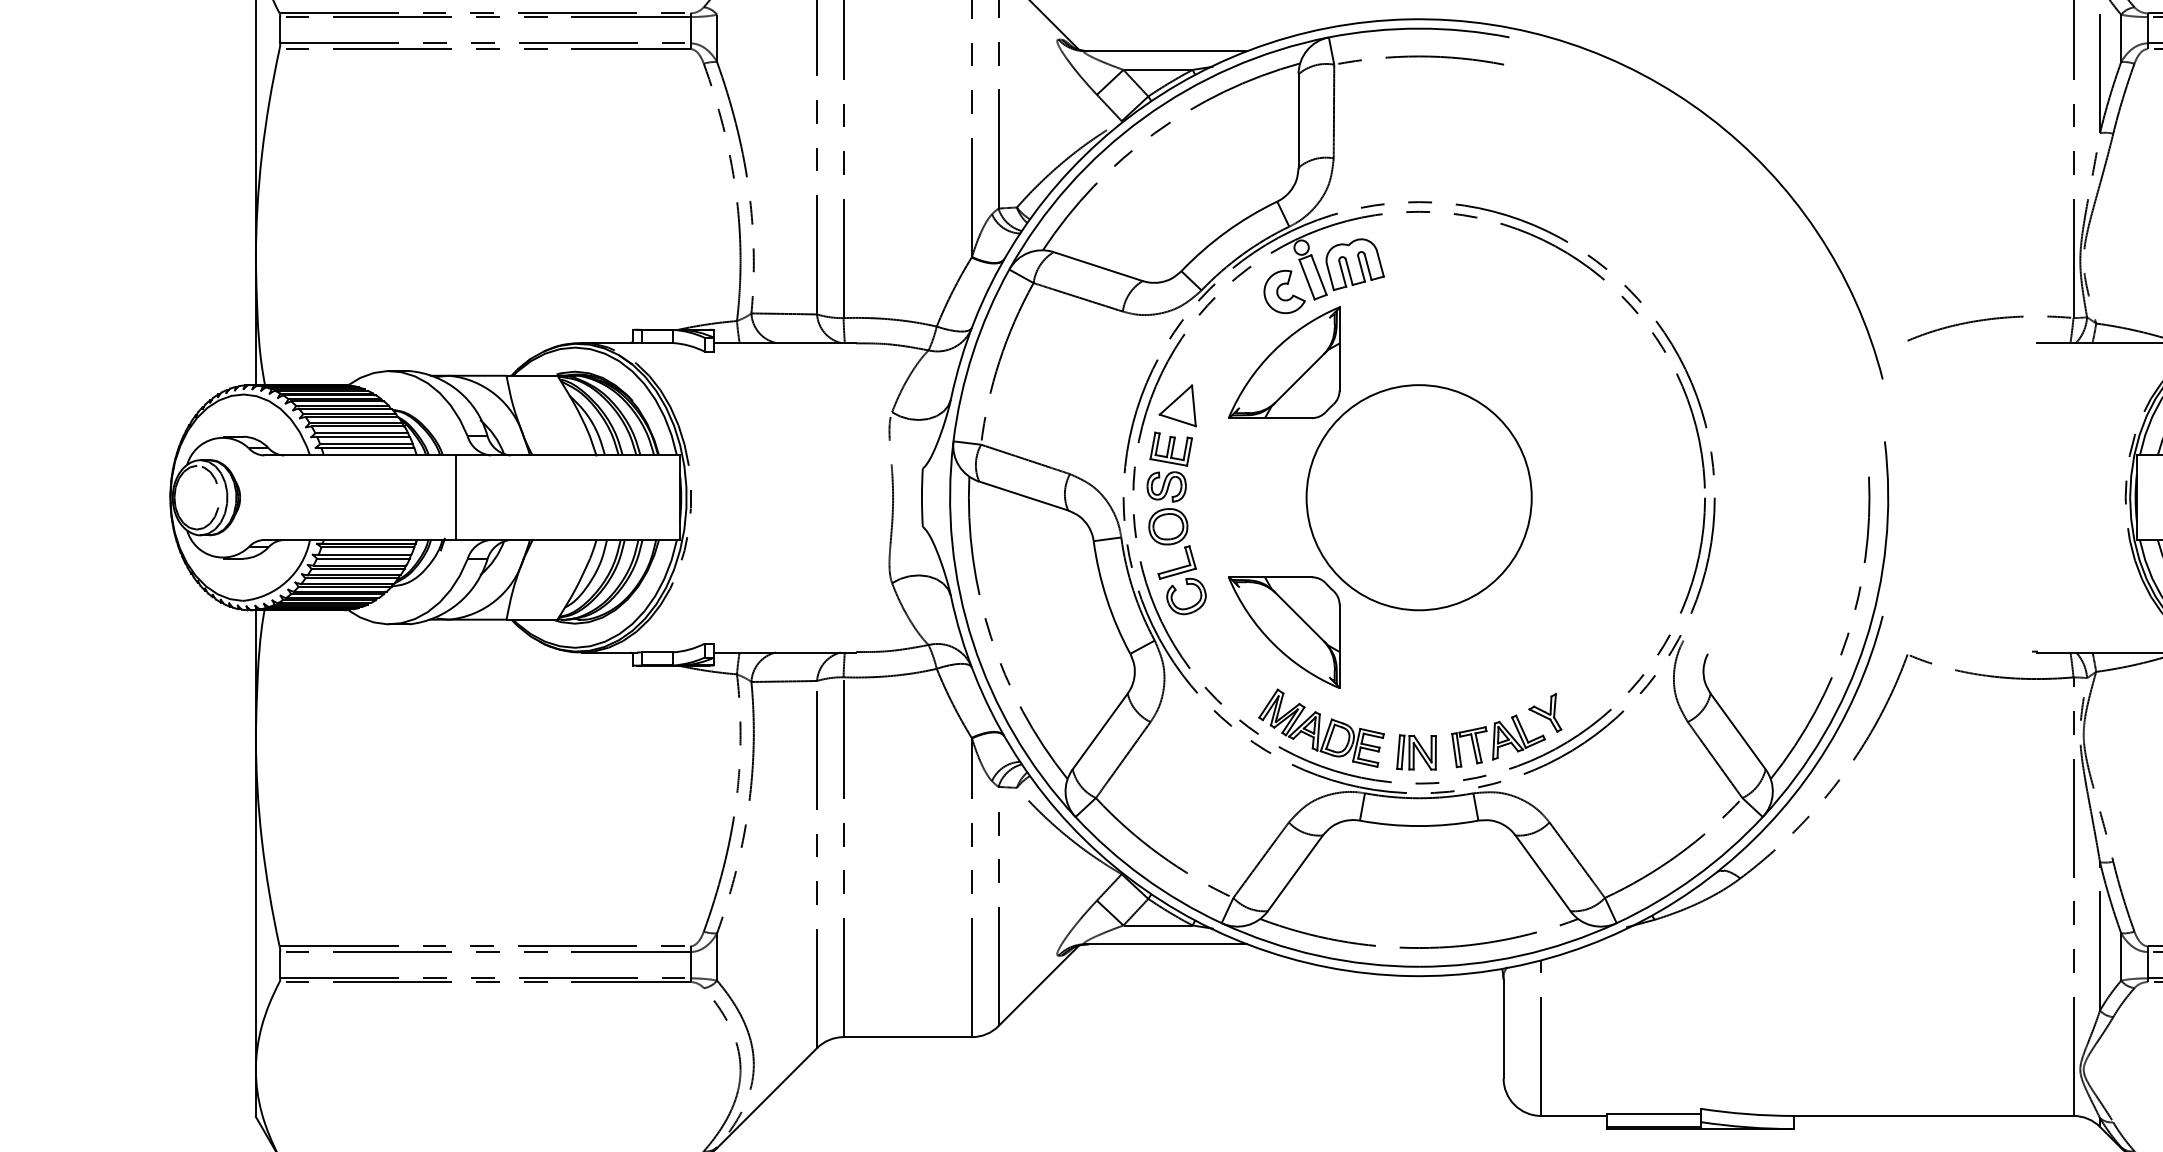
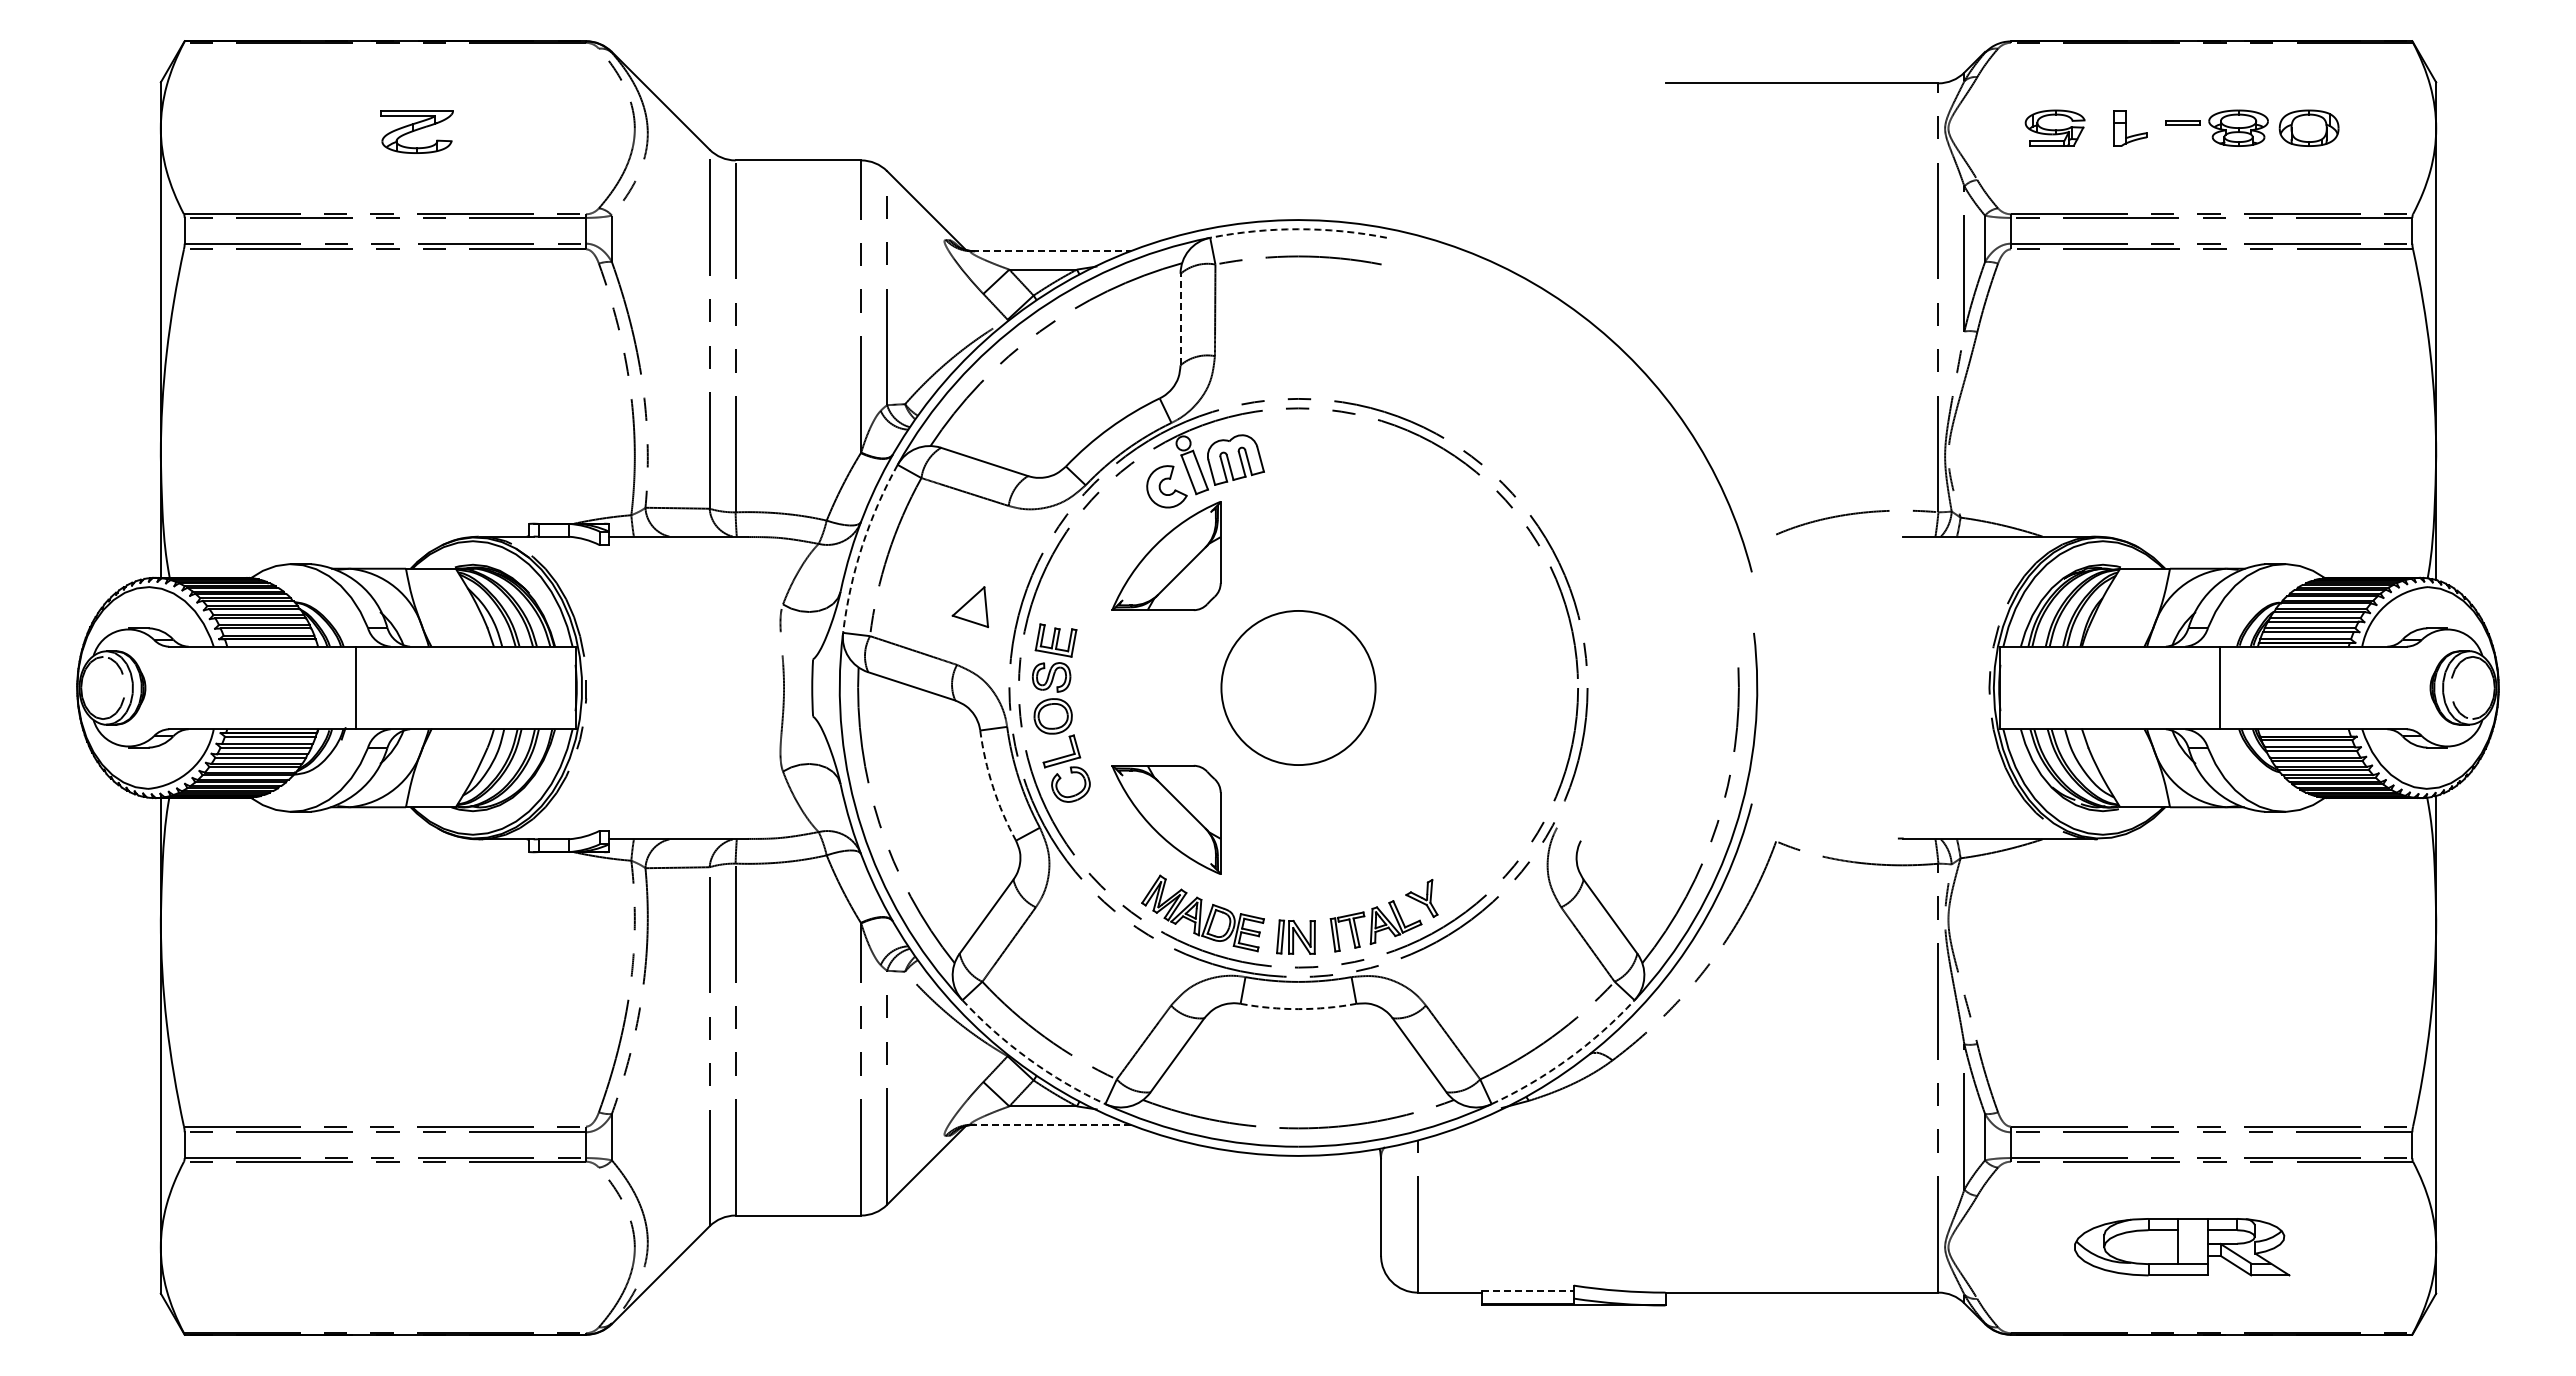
arc: (1419, 28) -> (1298, 229), solid -> dashed
line: (1166, 51) -> (1051, 251), solid -> dashed
line: (1298, 120) -> (1180, 319), solid -> dashed
arc: (973, 353) -> (862, 546), solid -> dashed
part: (1177, 406) -> (970, 607), moved
circle: (1419, 497) -> (1298, 687), size x0.7
arc: (1107, 599) -> (993, 787), solid -> dashed
arc: (1419, 826) -> (1298, 1009), solid -> dashed
arc: (1143, 877) -> (1028, 1059), solid -> dashed
arc: (1695, 877) -> (1568, 1059), solid -> dashed
line: (1165, 944) -> (1050, 1124), solid -> dashed
line: (1653, 1113) -> (1527, 1290), solid -> dashed

